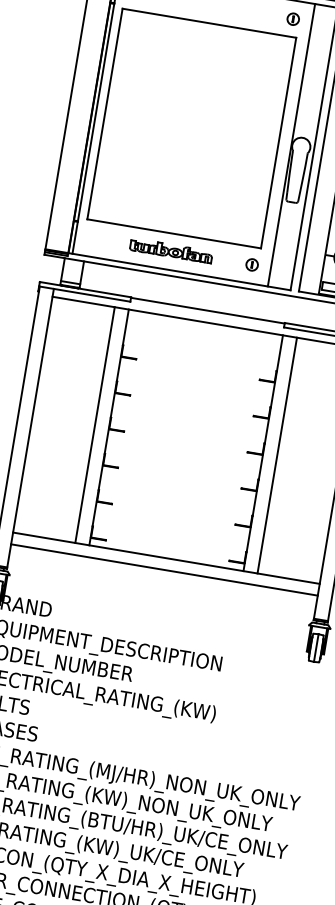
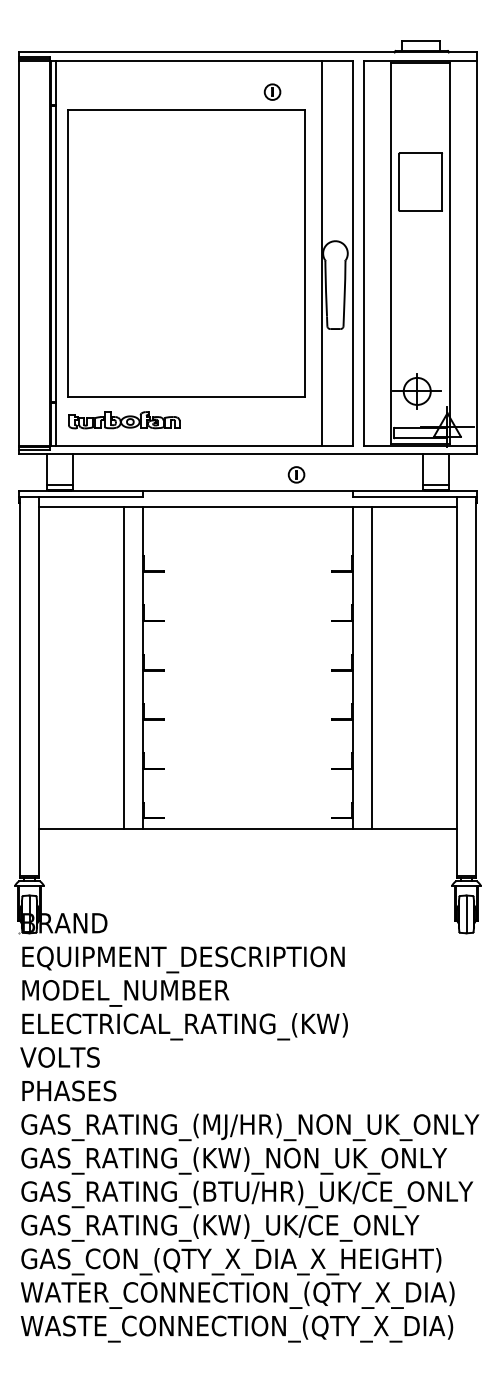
part: (293, 18) -> (272, 91), moved
part: (171, 251) -> (124, 420), moved
part: (252, 264) -> (296, 474), moved
line: (164, 569) -> (247, 844), removed

